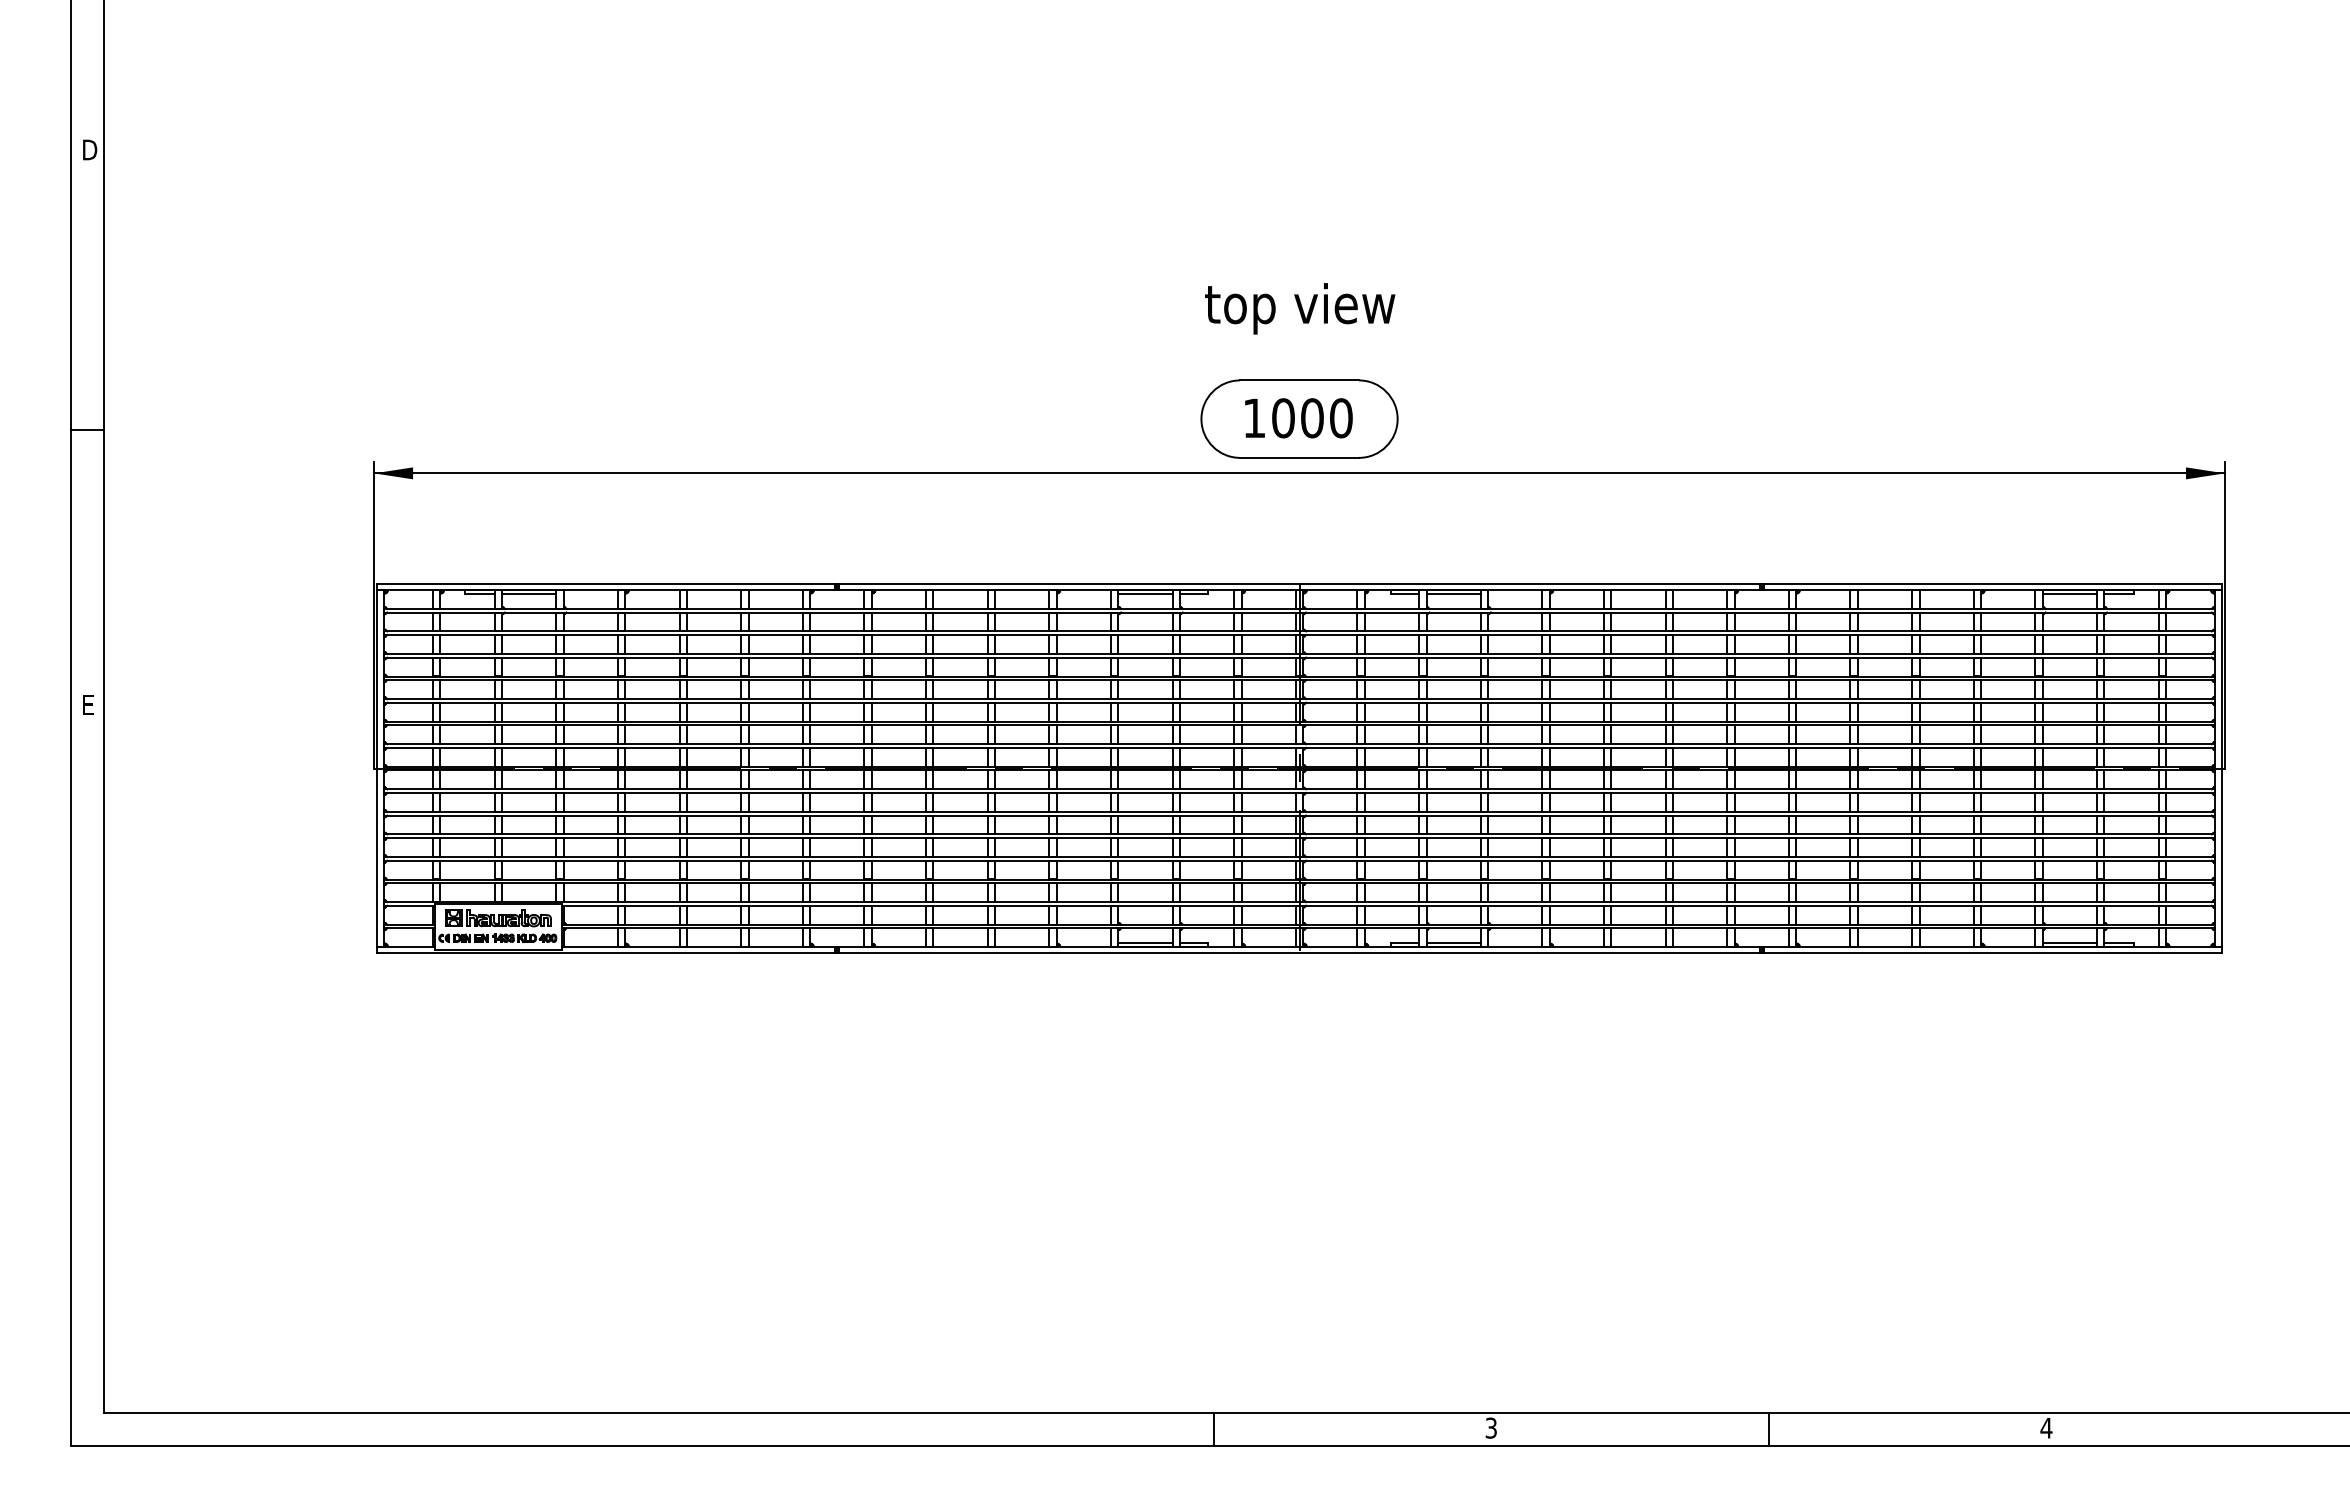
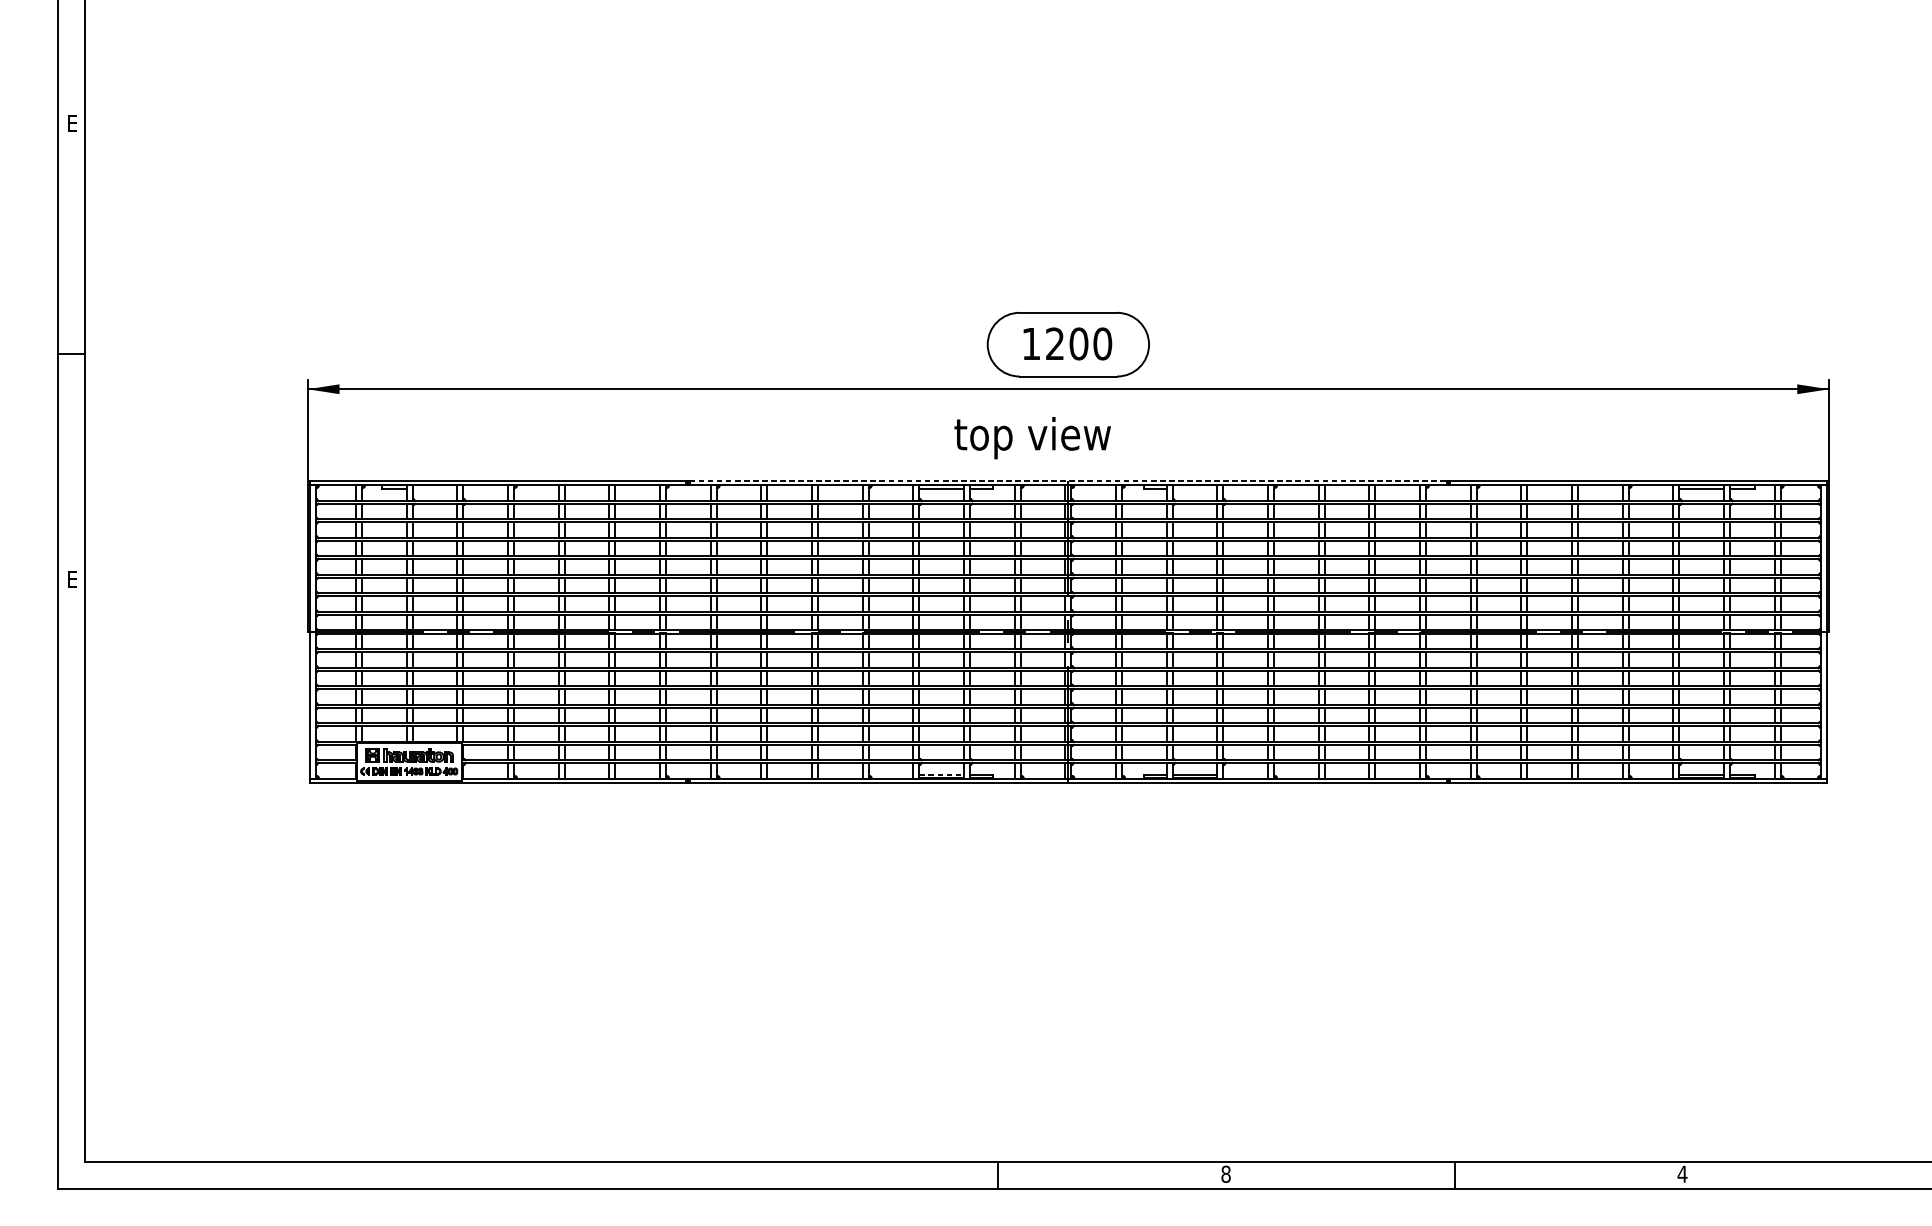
text: (90, 149) -> (74, 122), D -> E
text: (1300, 308) -> (1033, 437), moved
text: (1283, 418) -> (1055, 344), 1000 -> 1200
line: (1299, 584) -> (1068, 480), solid -> dashed
line: (529, 594) -> (435, 488), removed
line: (1453, 594) -> (1194, 488), removed
line: (1145, 942) -> (941, 774), solid -> dashed
text: (1491, 1427) -> (1226, 1173), 3 -> 8

